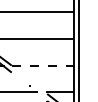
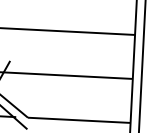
line: (43, 65) -> (80, 120), dashed -> solid

